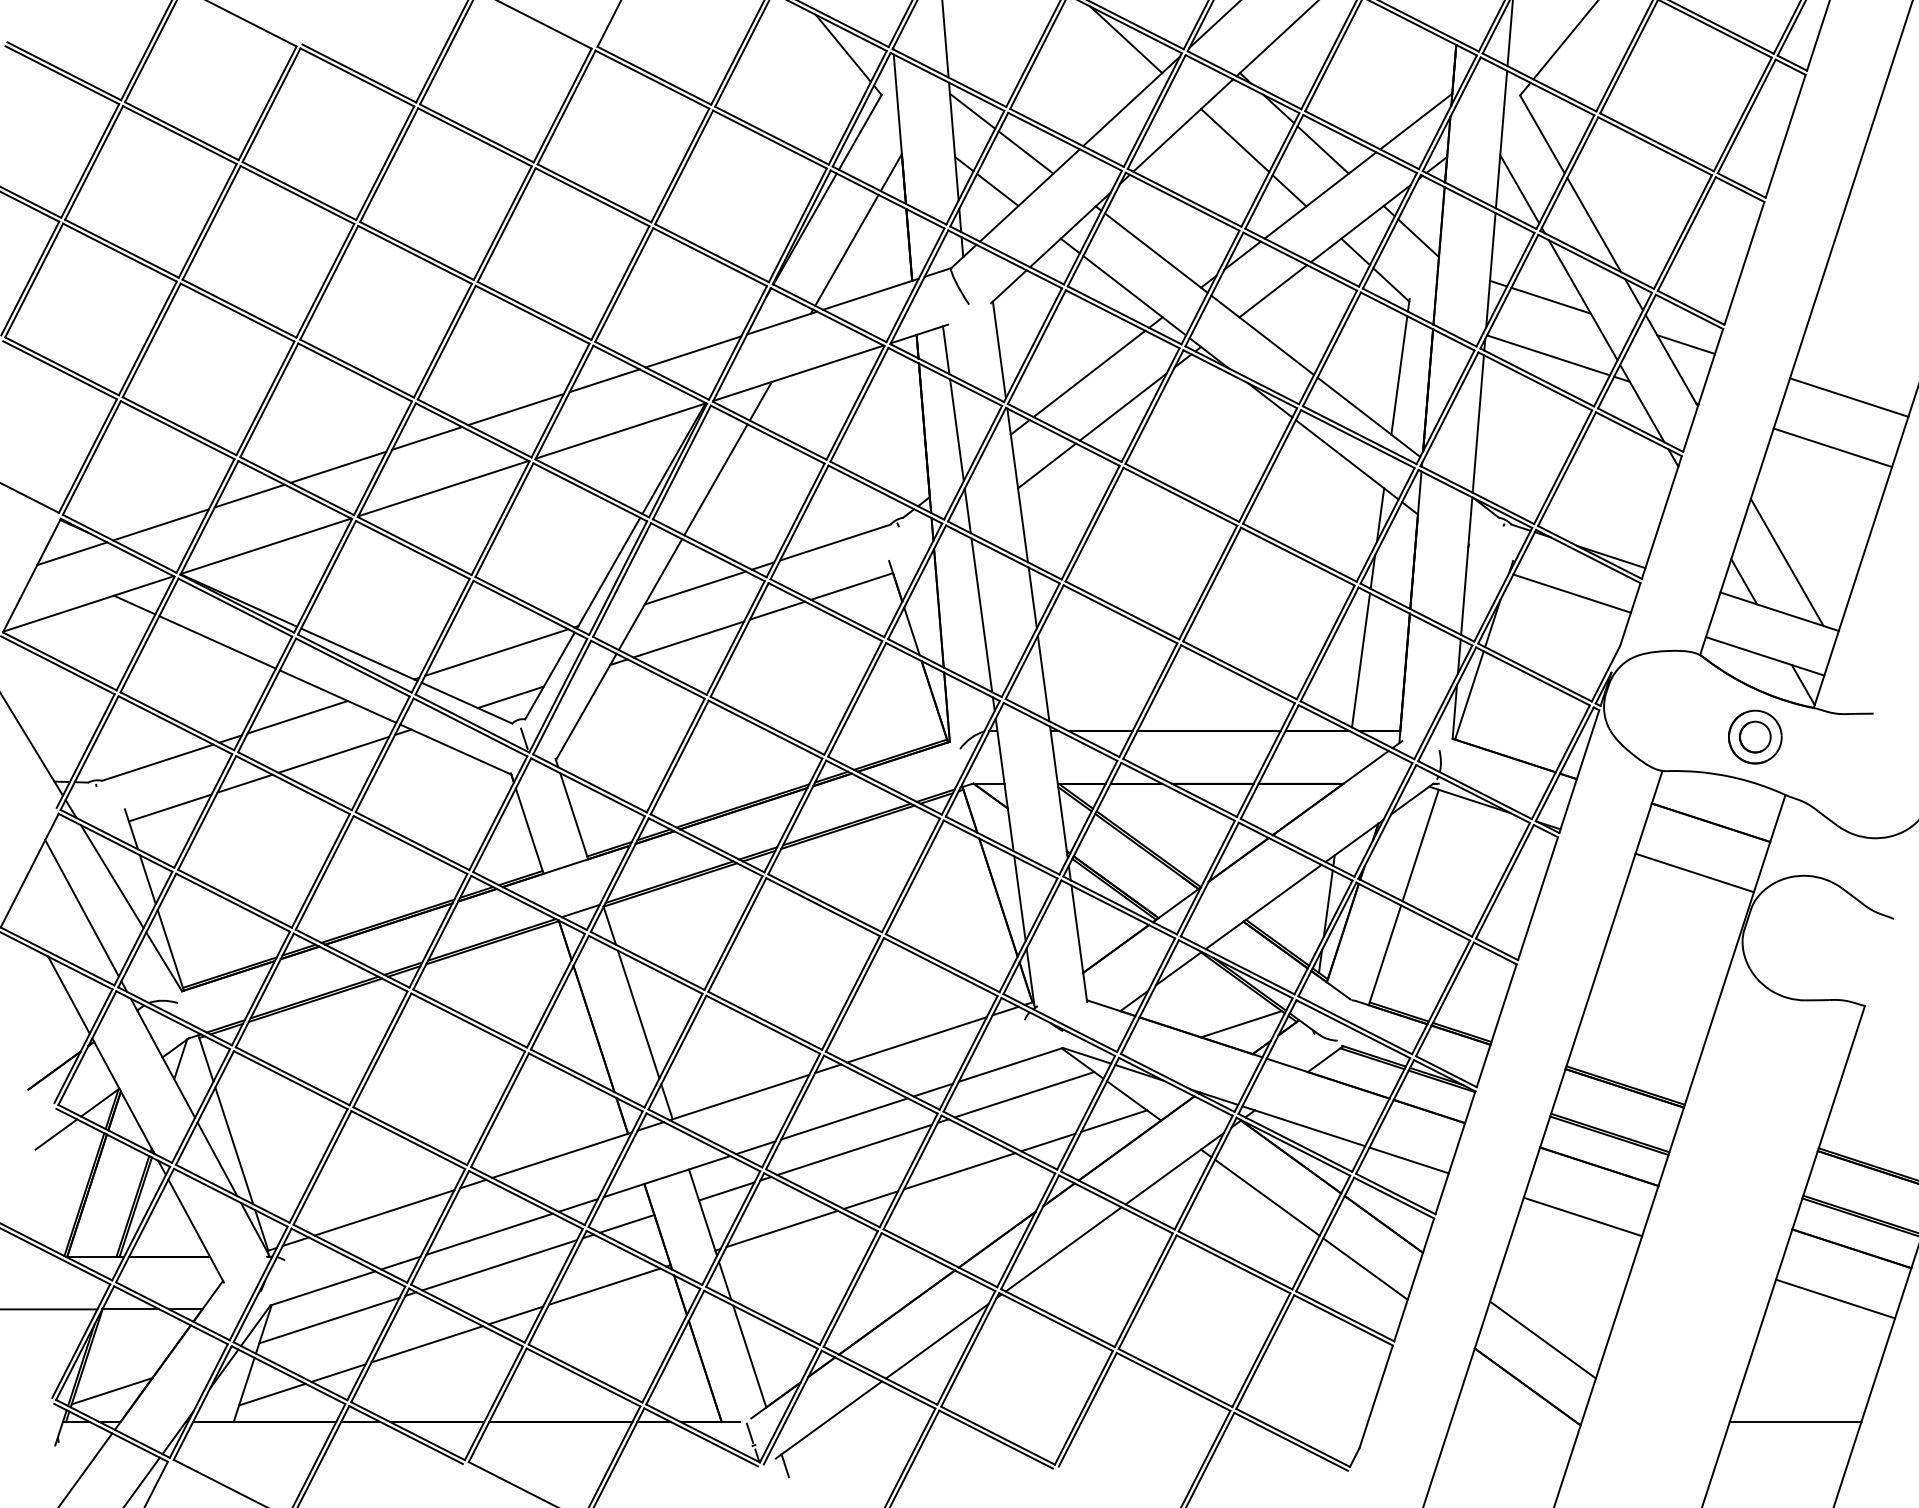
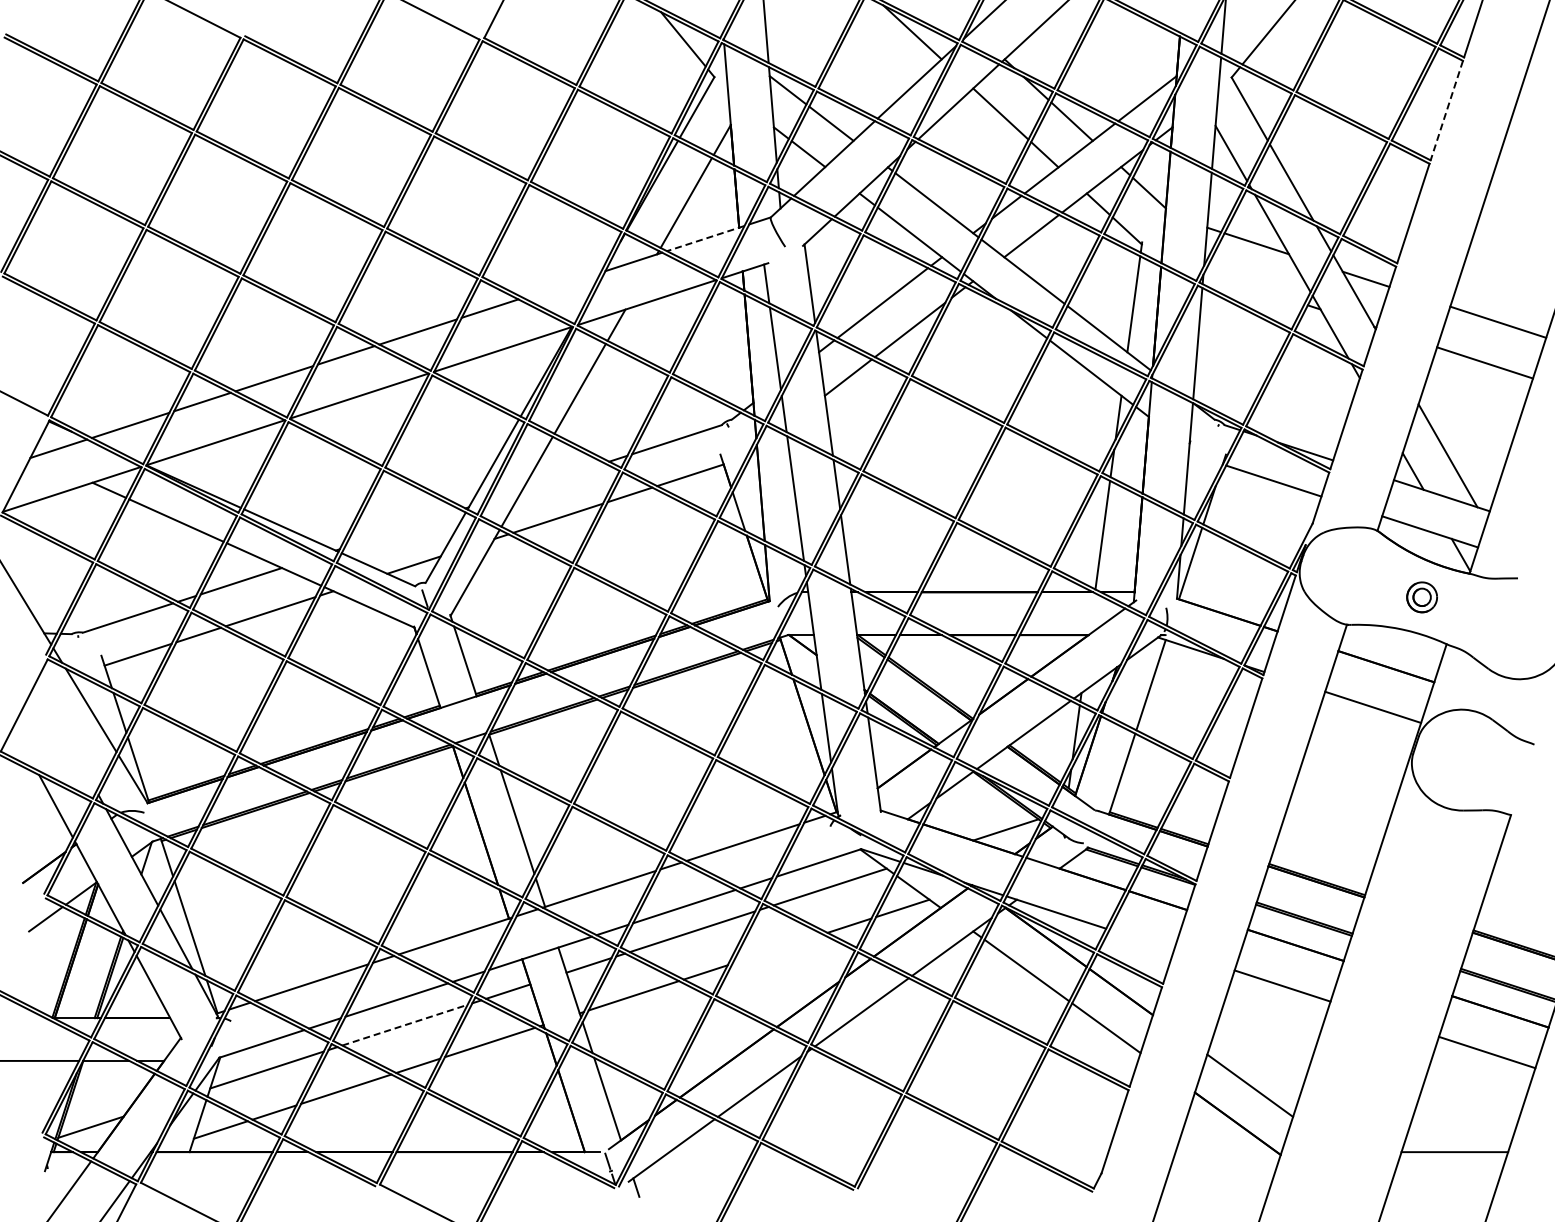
line: (1785, 137) -> (1446, 111), solid -> dashed
line: (870, 294) -> (705, 238), solid -> dashed
line: (692, 350) -> (561, 284), removed
line: (1548, 354) -> (1254, 287), removed
line: (695, 587) -> (563, 476), removed
line: (496, 652) -> (402, 528), removed
part: (1754, 737) -> (1421, 597), size x0.7
line: (81, 907) -> (66, 735), removed
line: (1408, 1159) -> (1141, 939), removed
line: (959, 1170) -> (777, 948), removed
line: (499, 1265) -> (404, 1025), solid -> dashed

